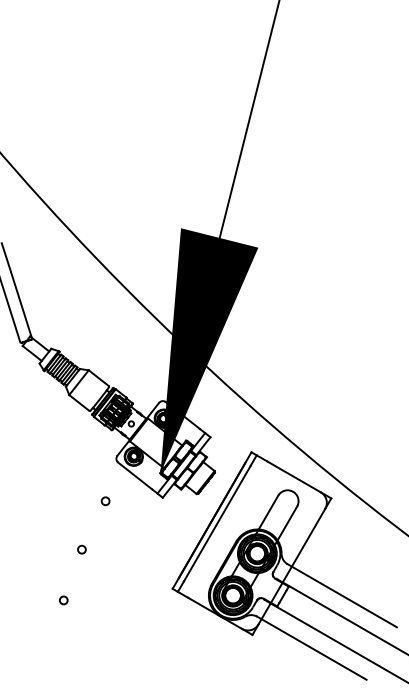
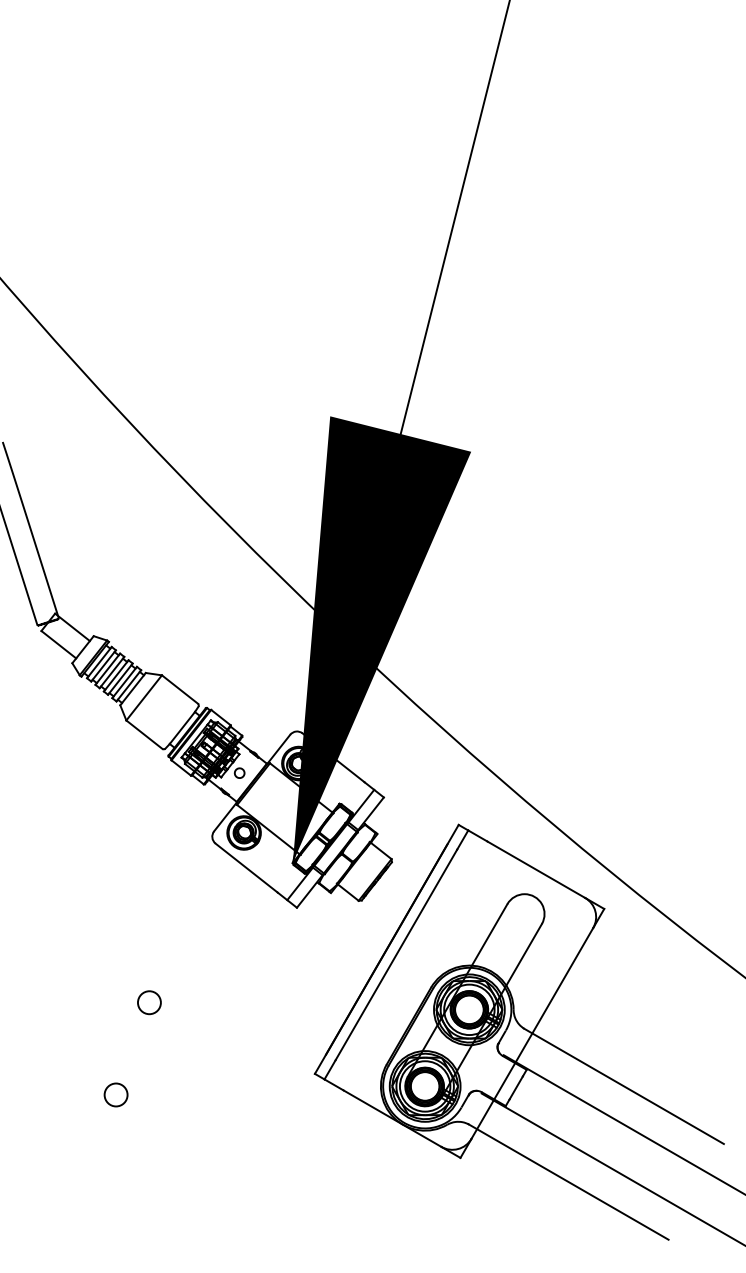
circle: (105, 501) -> (192, 914), removed
circle: (81, 549) -> (148, 1002), size x1.6
circle: (63, 600) -> (115, 1095), size x1.6

